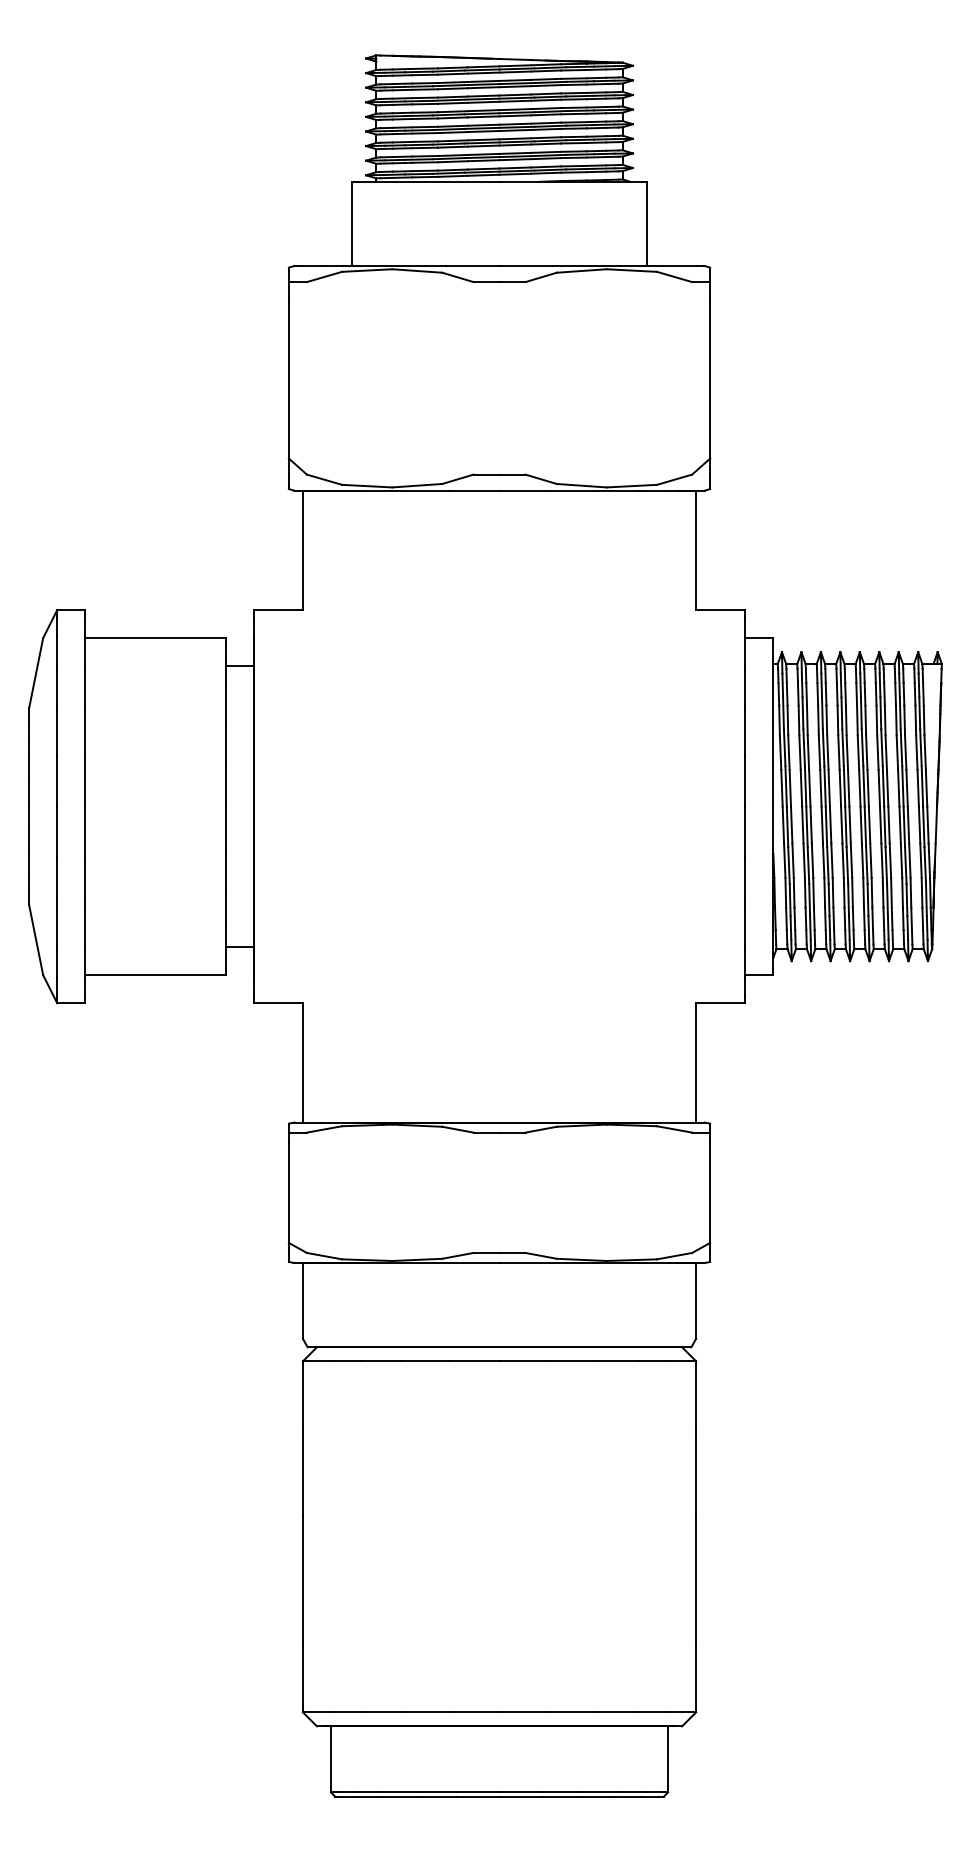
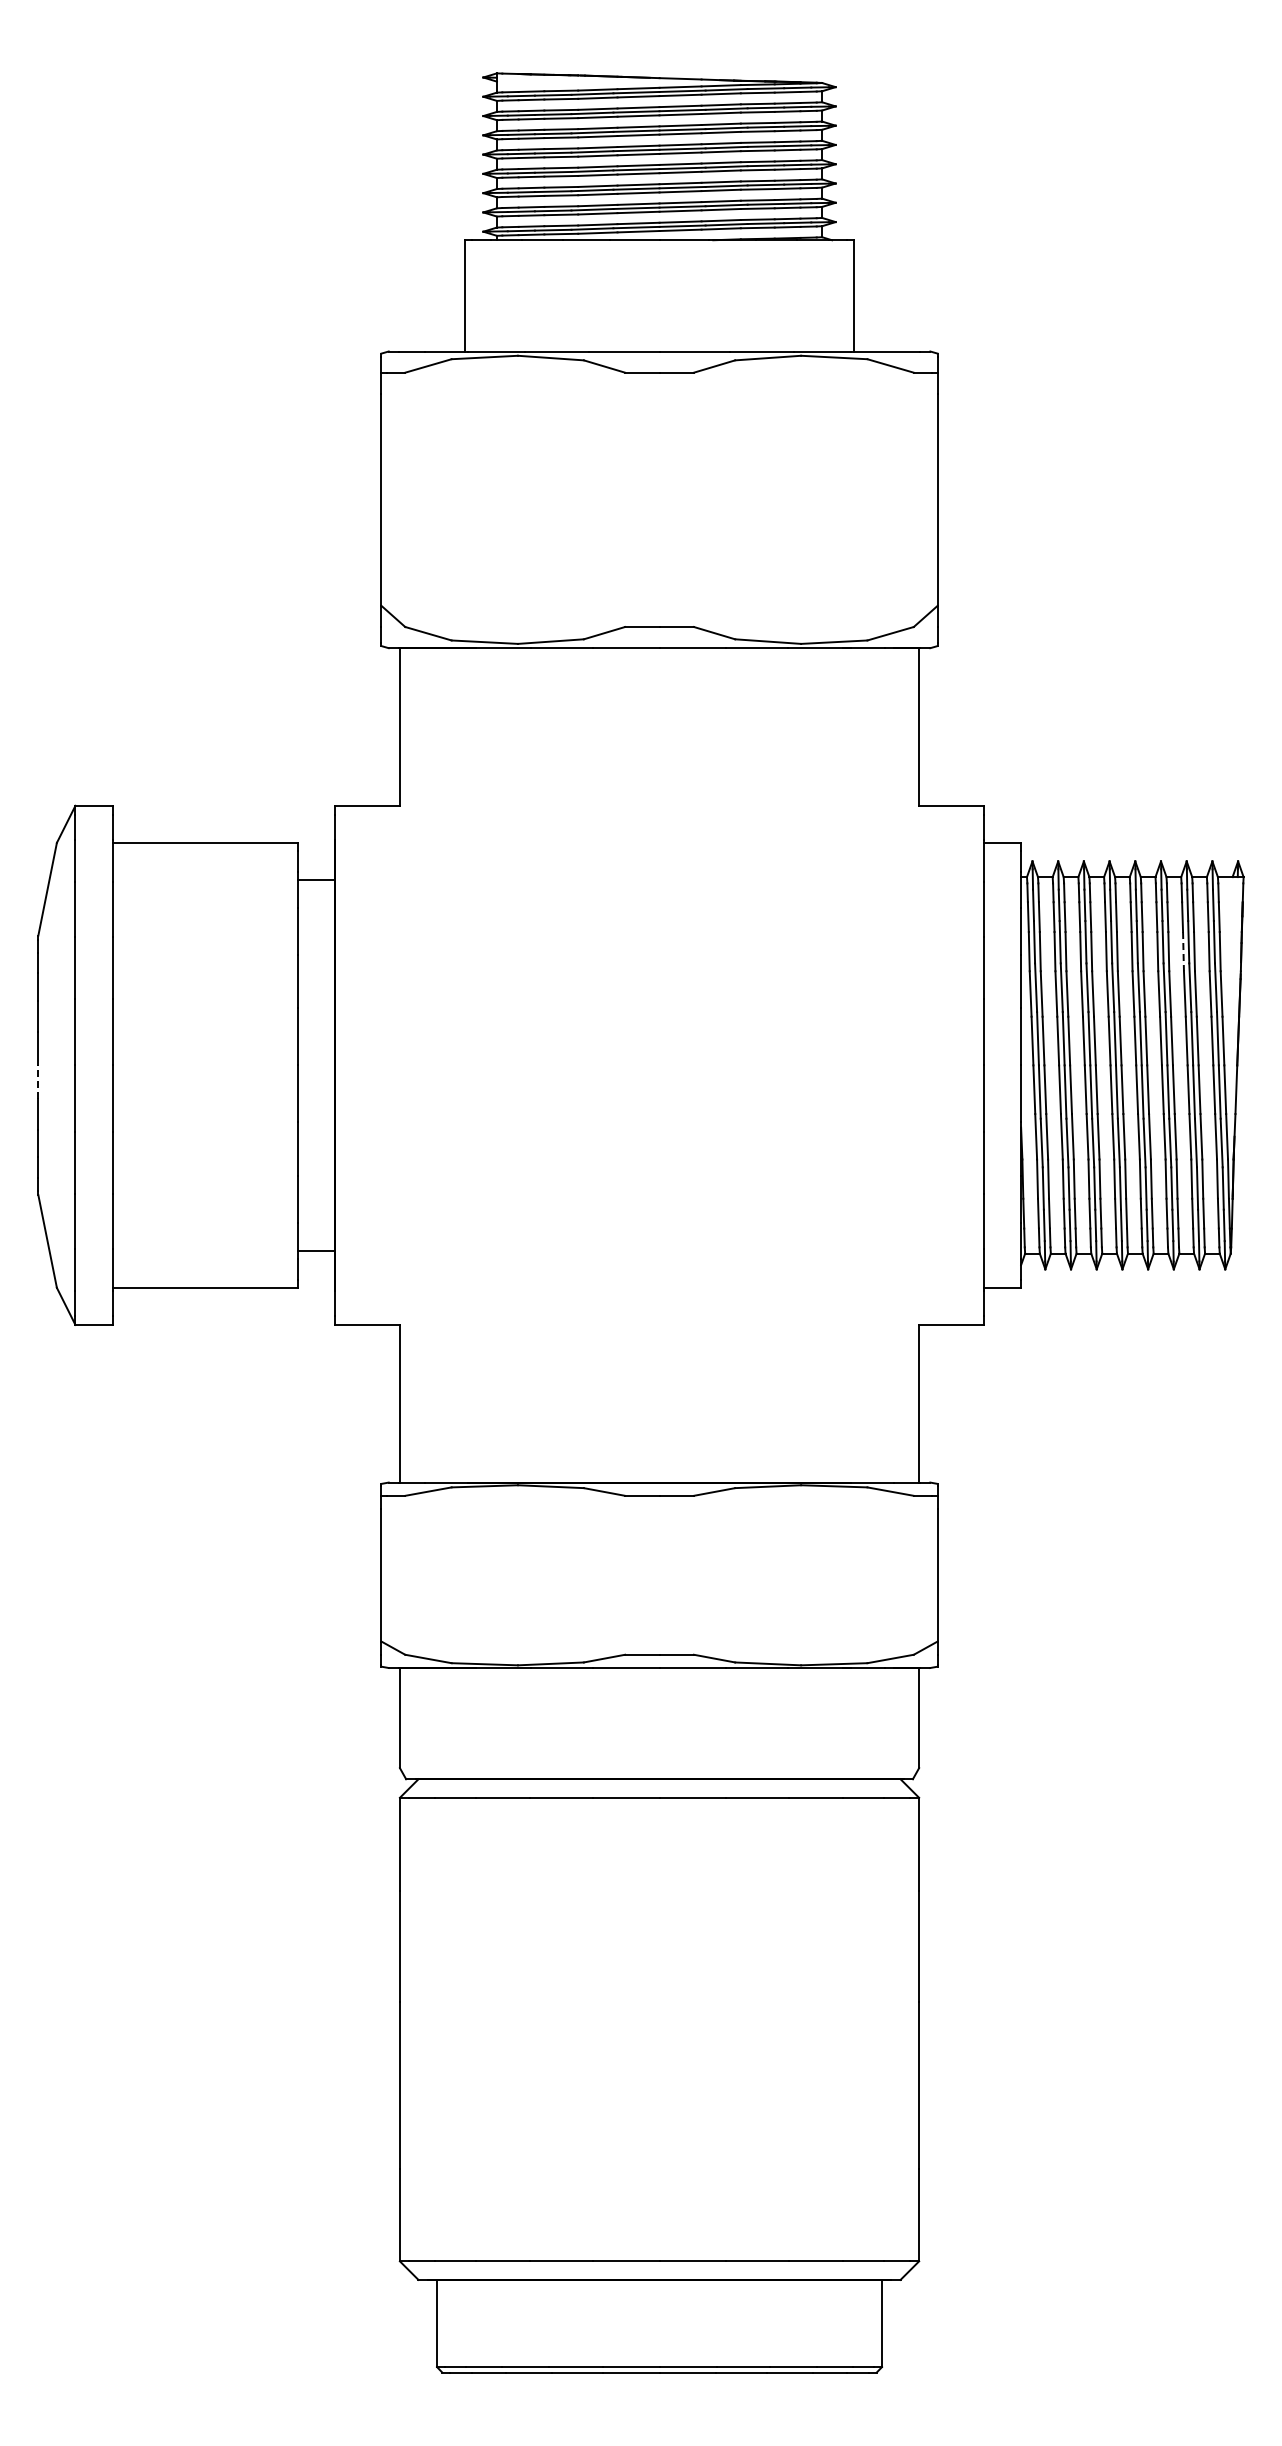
line: (896, 720) -> (1183, 951), solid -> dashed
line: (29, 819) -> (38, 1082), solid -> dashed

